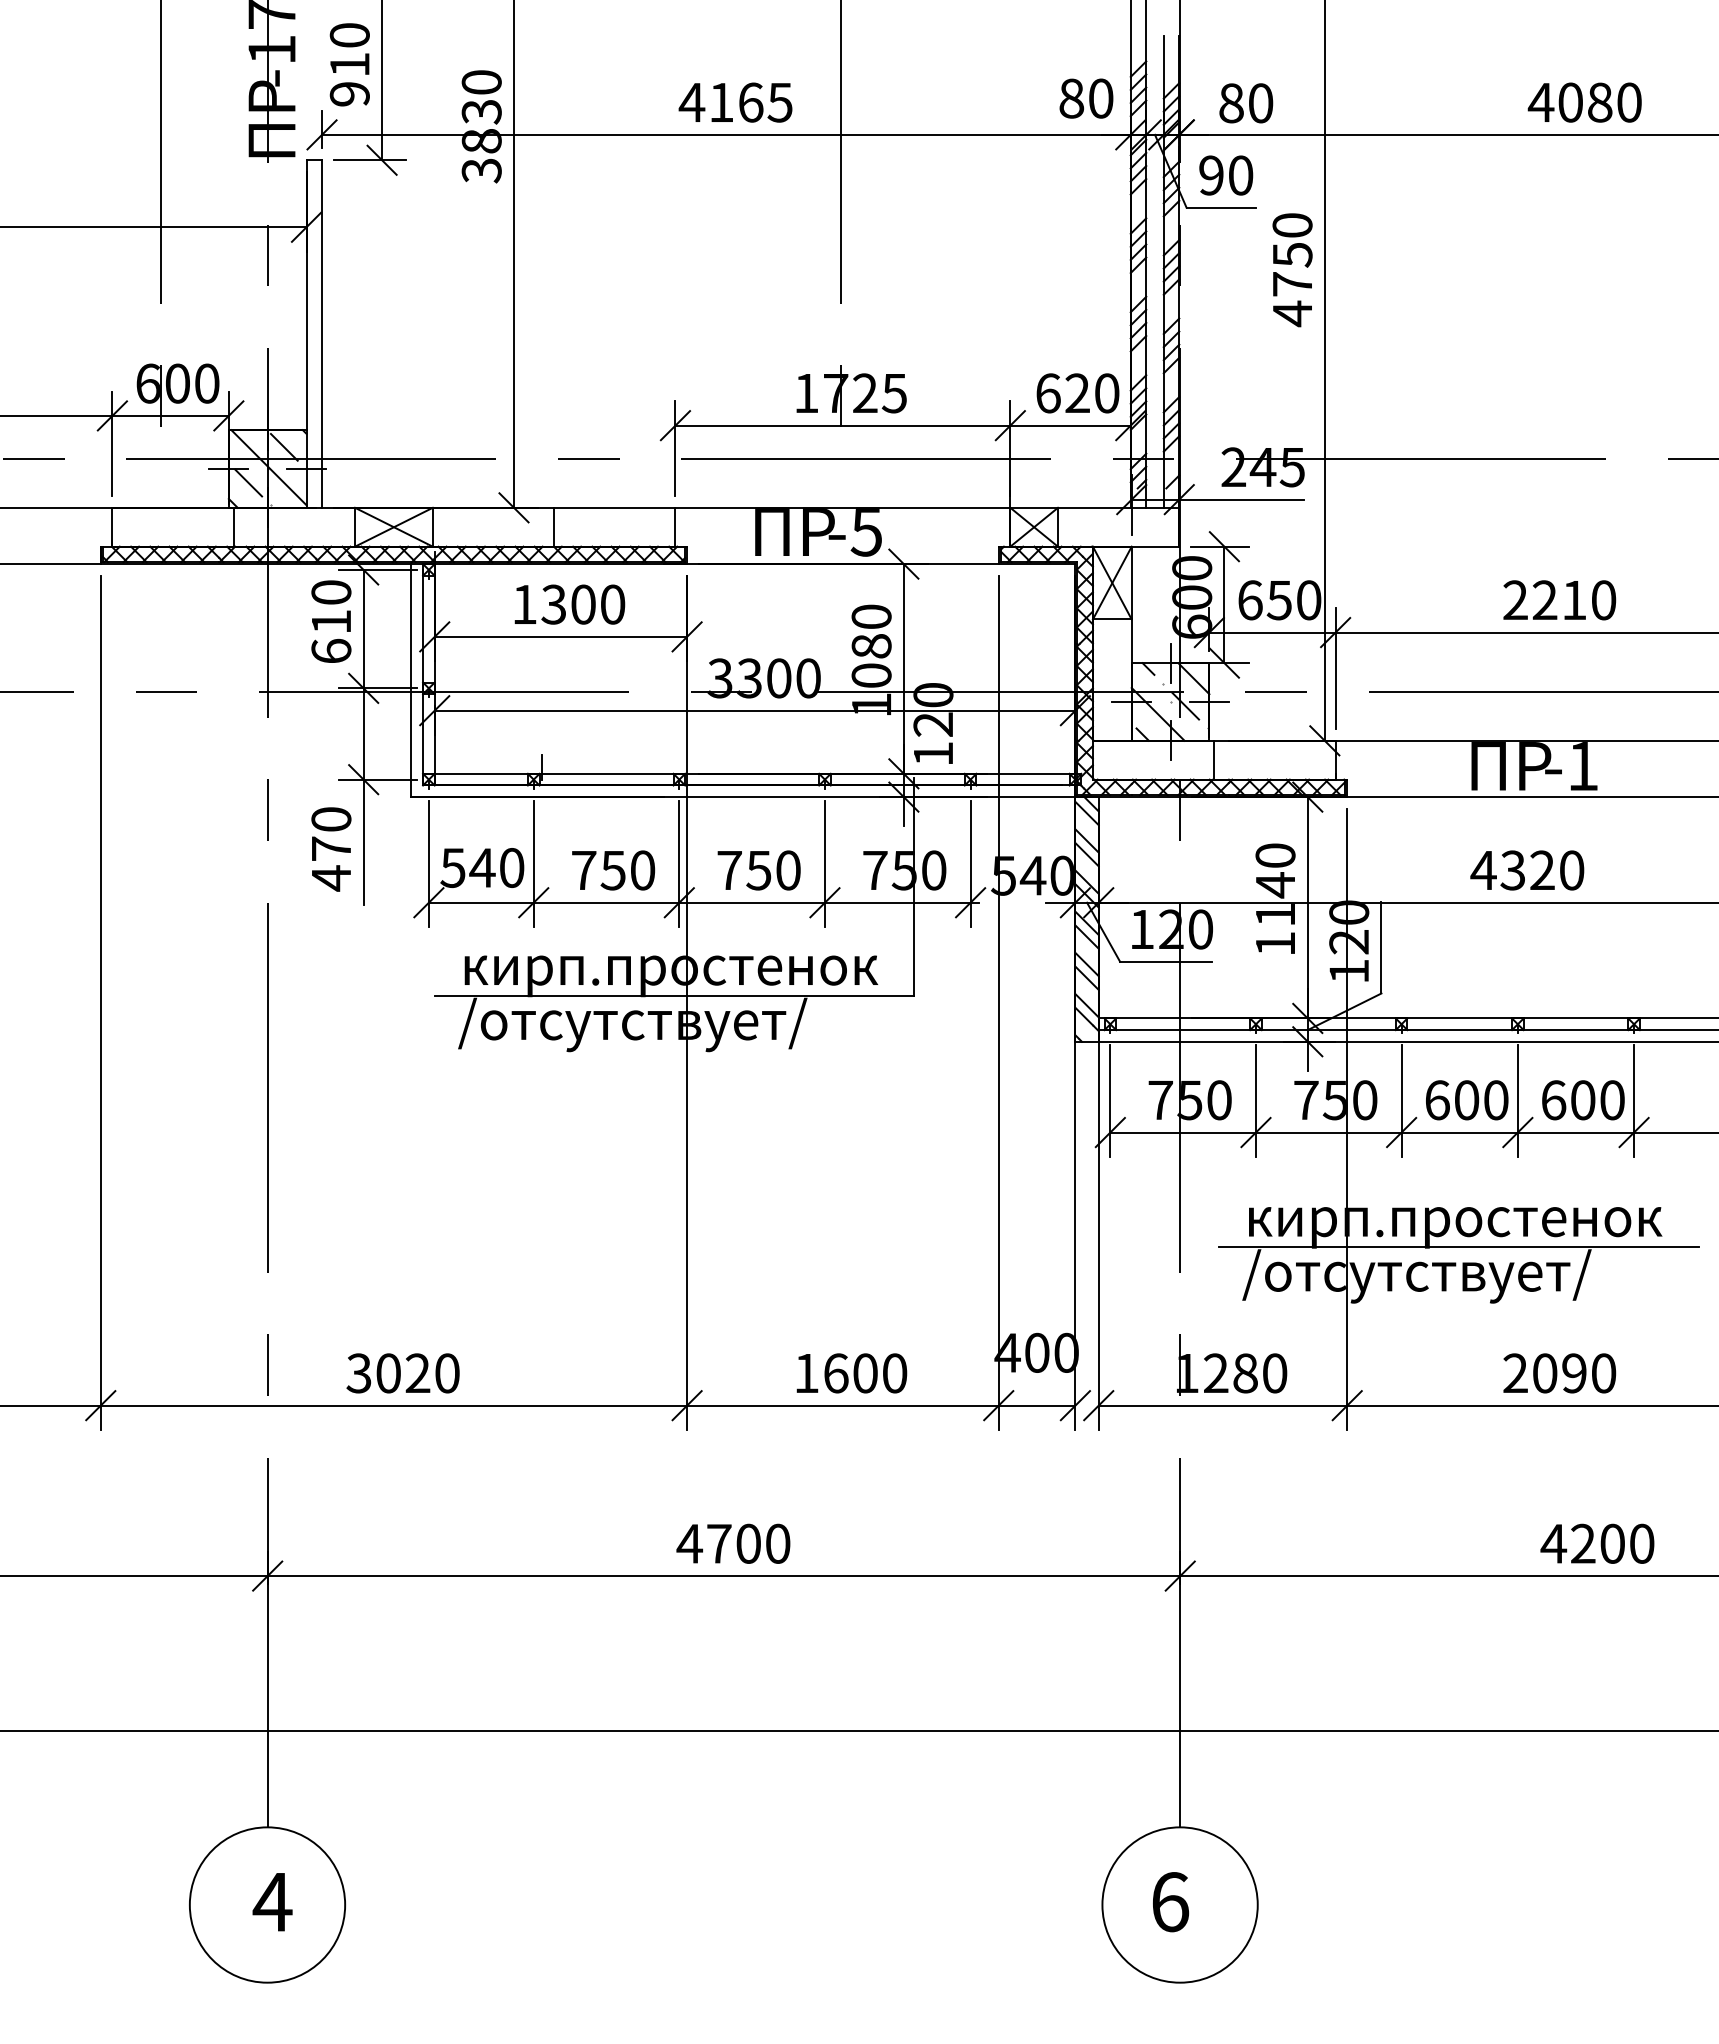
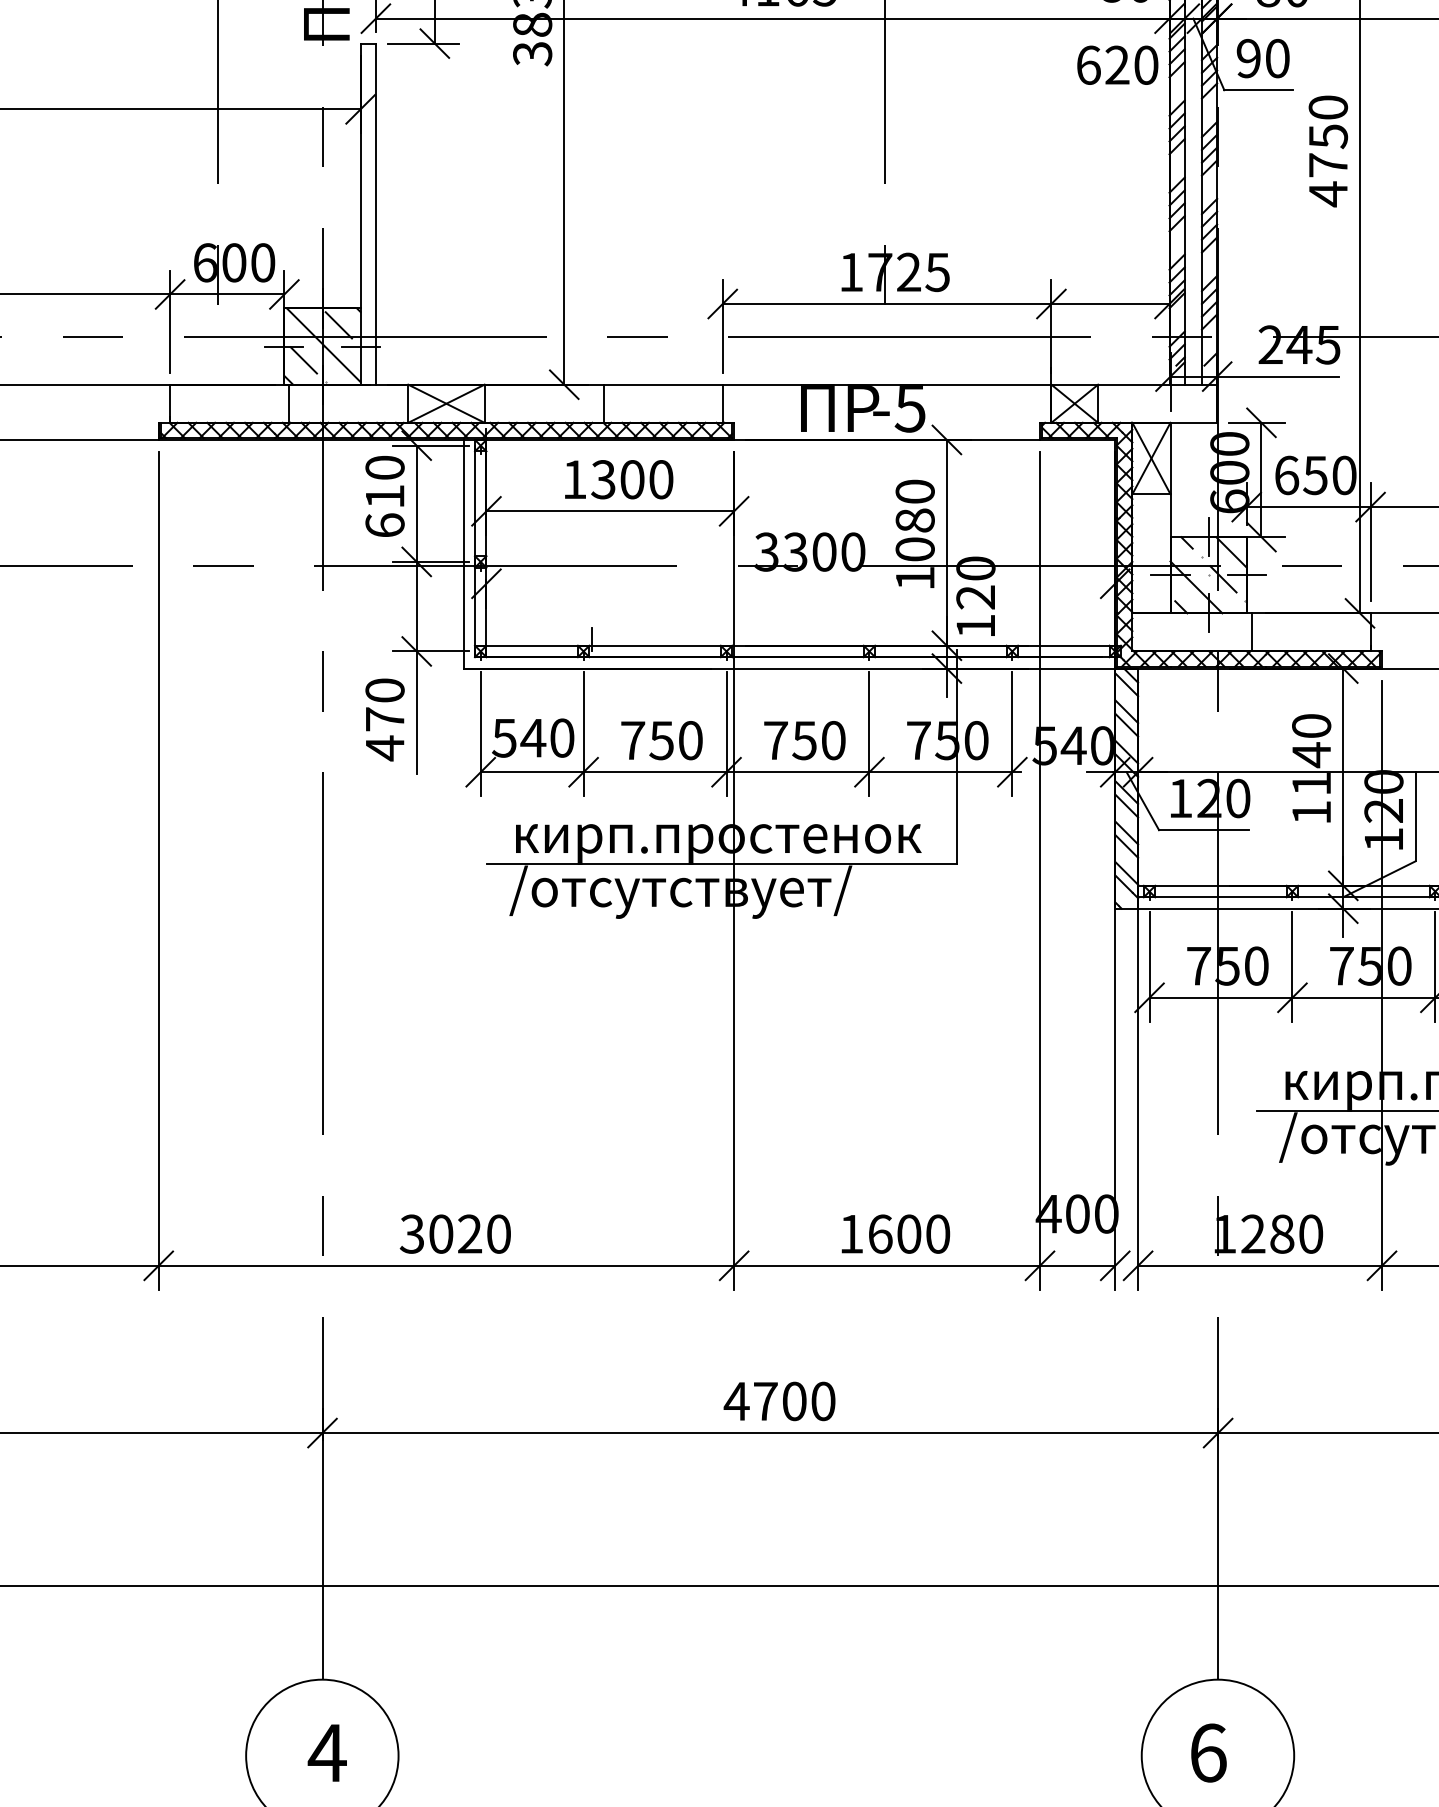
text: (1077, 393) -> (1117, 65), moved
line: (754, 710) -> (800, 583), removed

